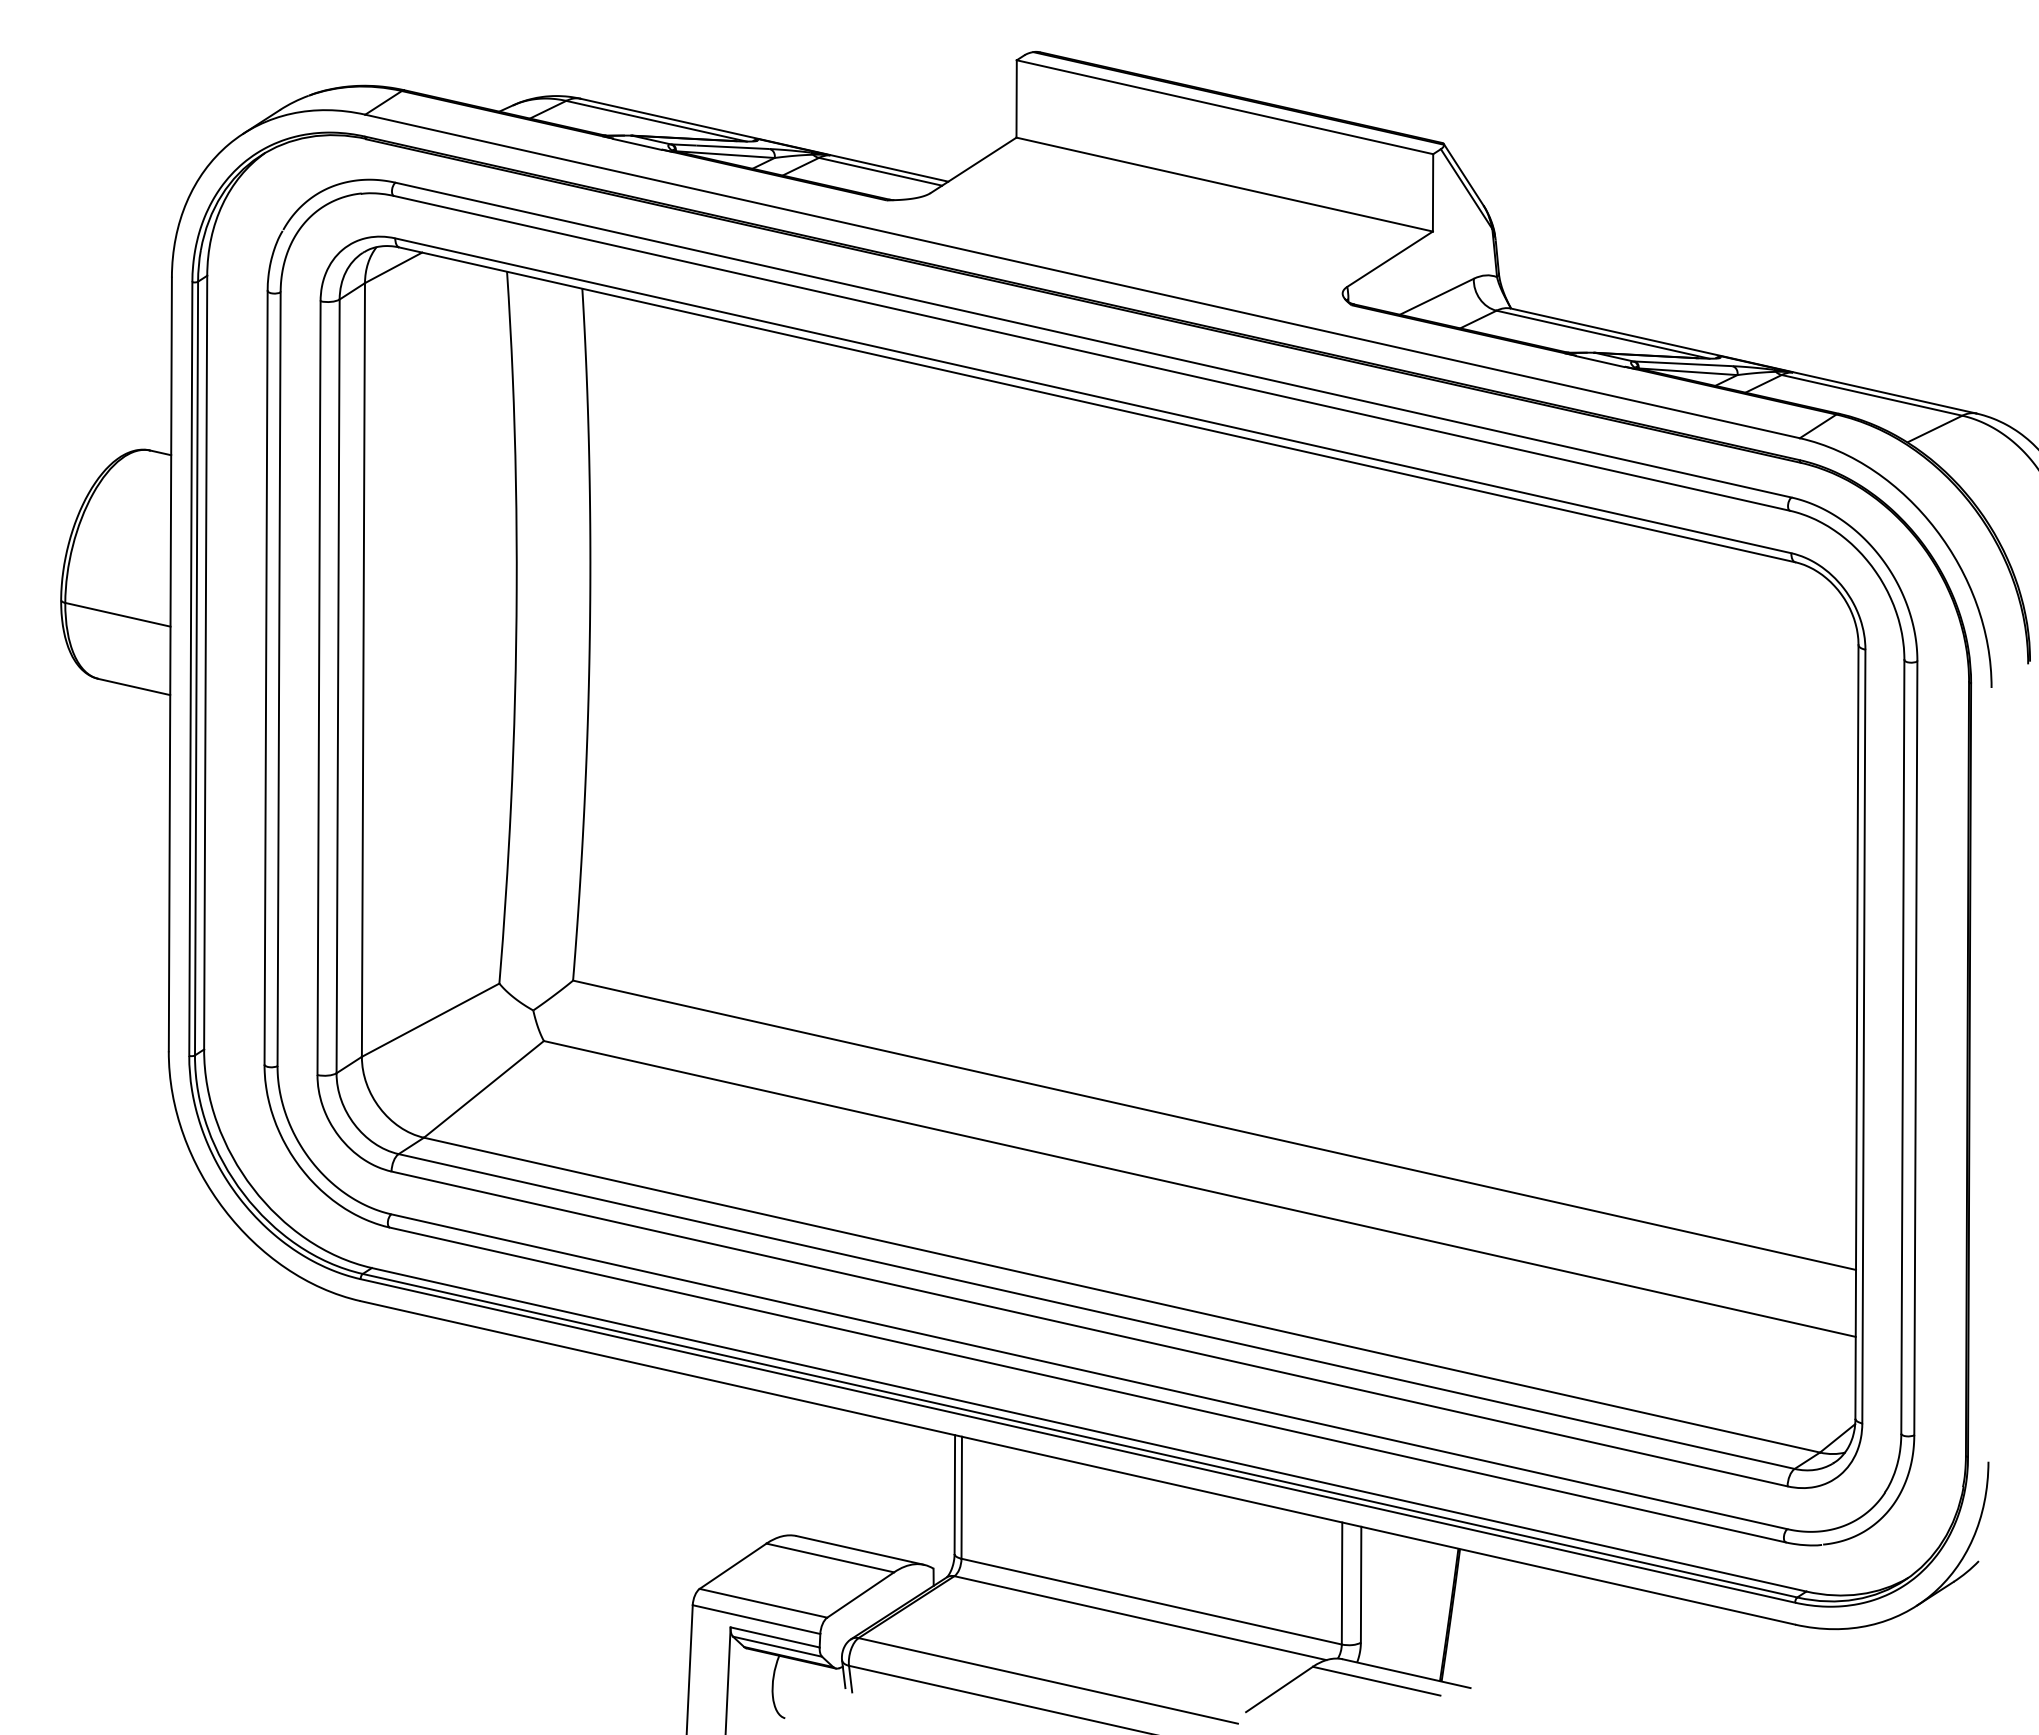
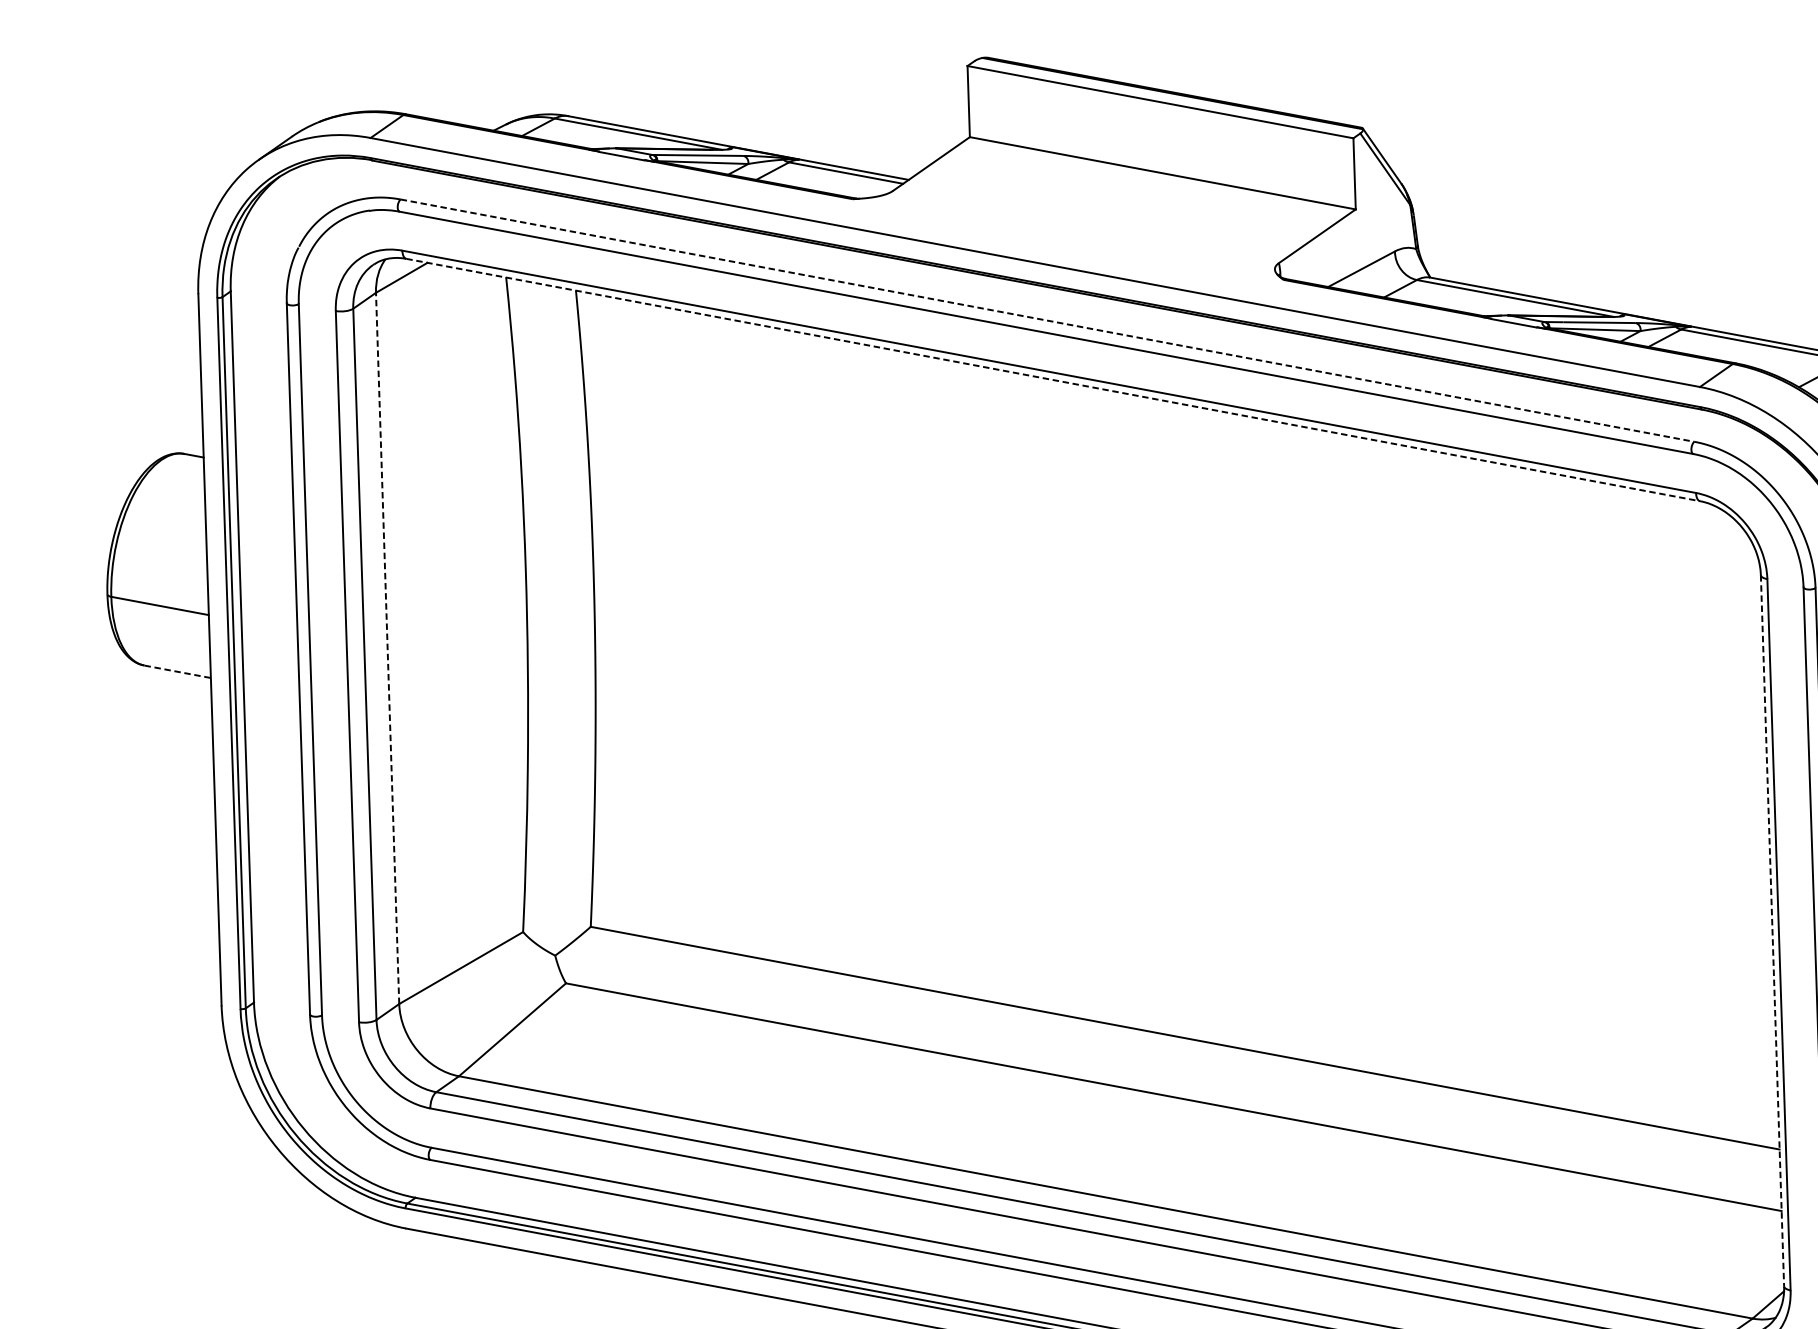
line: (1093, 340) -> (1047, 320), solid -> dashed
line: (1097, 404) -> (1053, 379), solid -> dashed
line: (363, 669) -> (387, 647), solid -> dashed
line: (134, 687) -> (177, 672), solid -> dashed
line: (1856, 1031) -> (1772, 930), solid -> dashed

